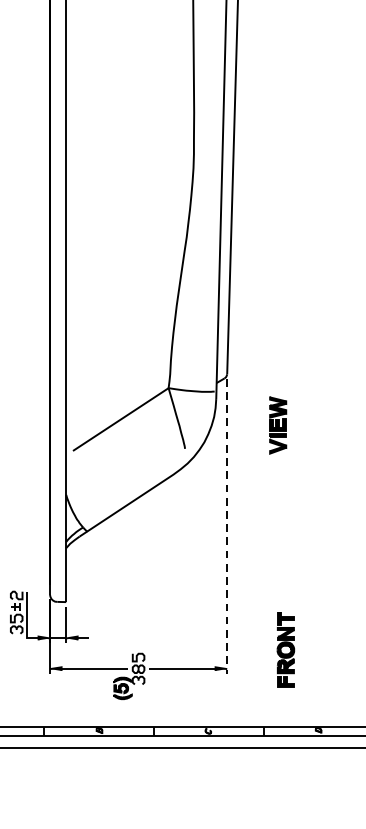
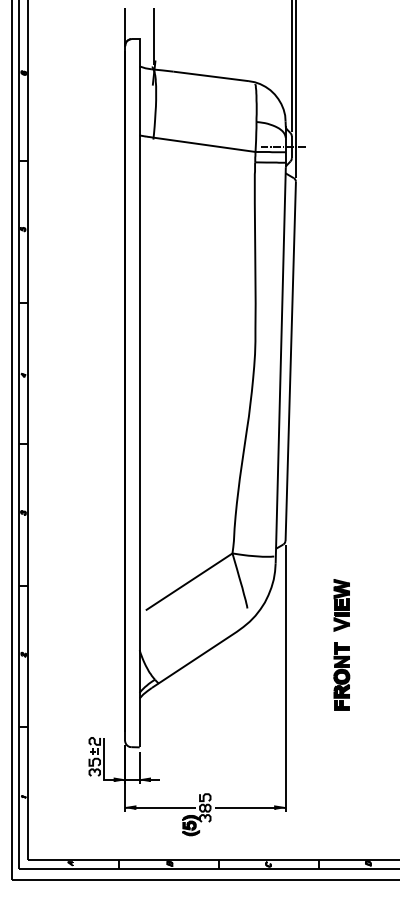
part: (277, 425) -> (341, 605), moved
line: (227, 526) -> (285, 678), dashed -> solid
part: (285, 649) -> (341, 676), moved

